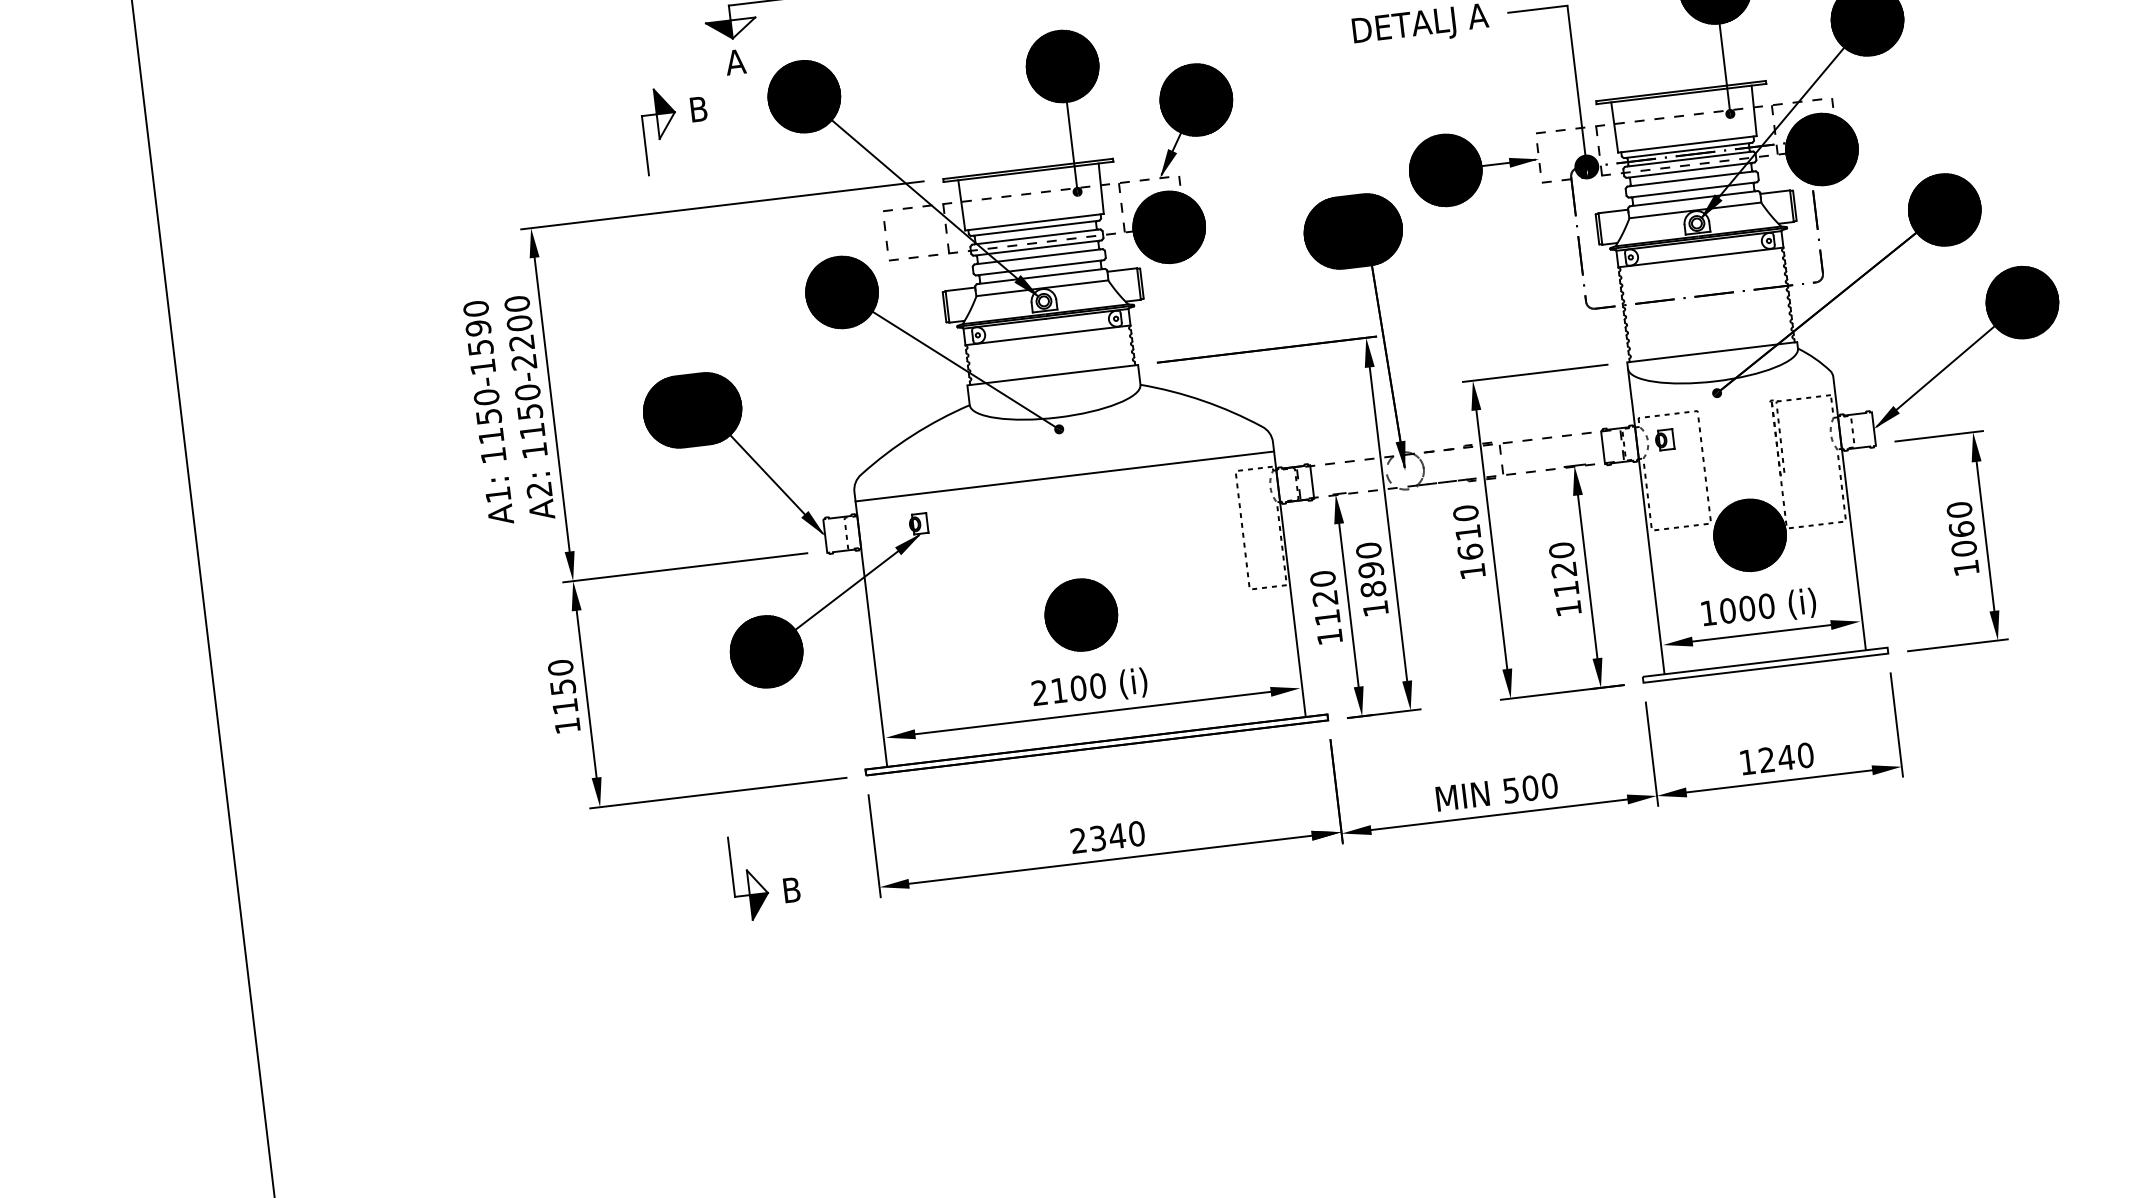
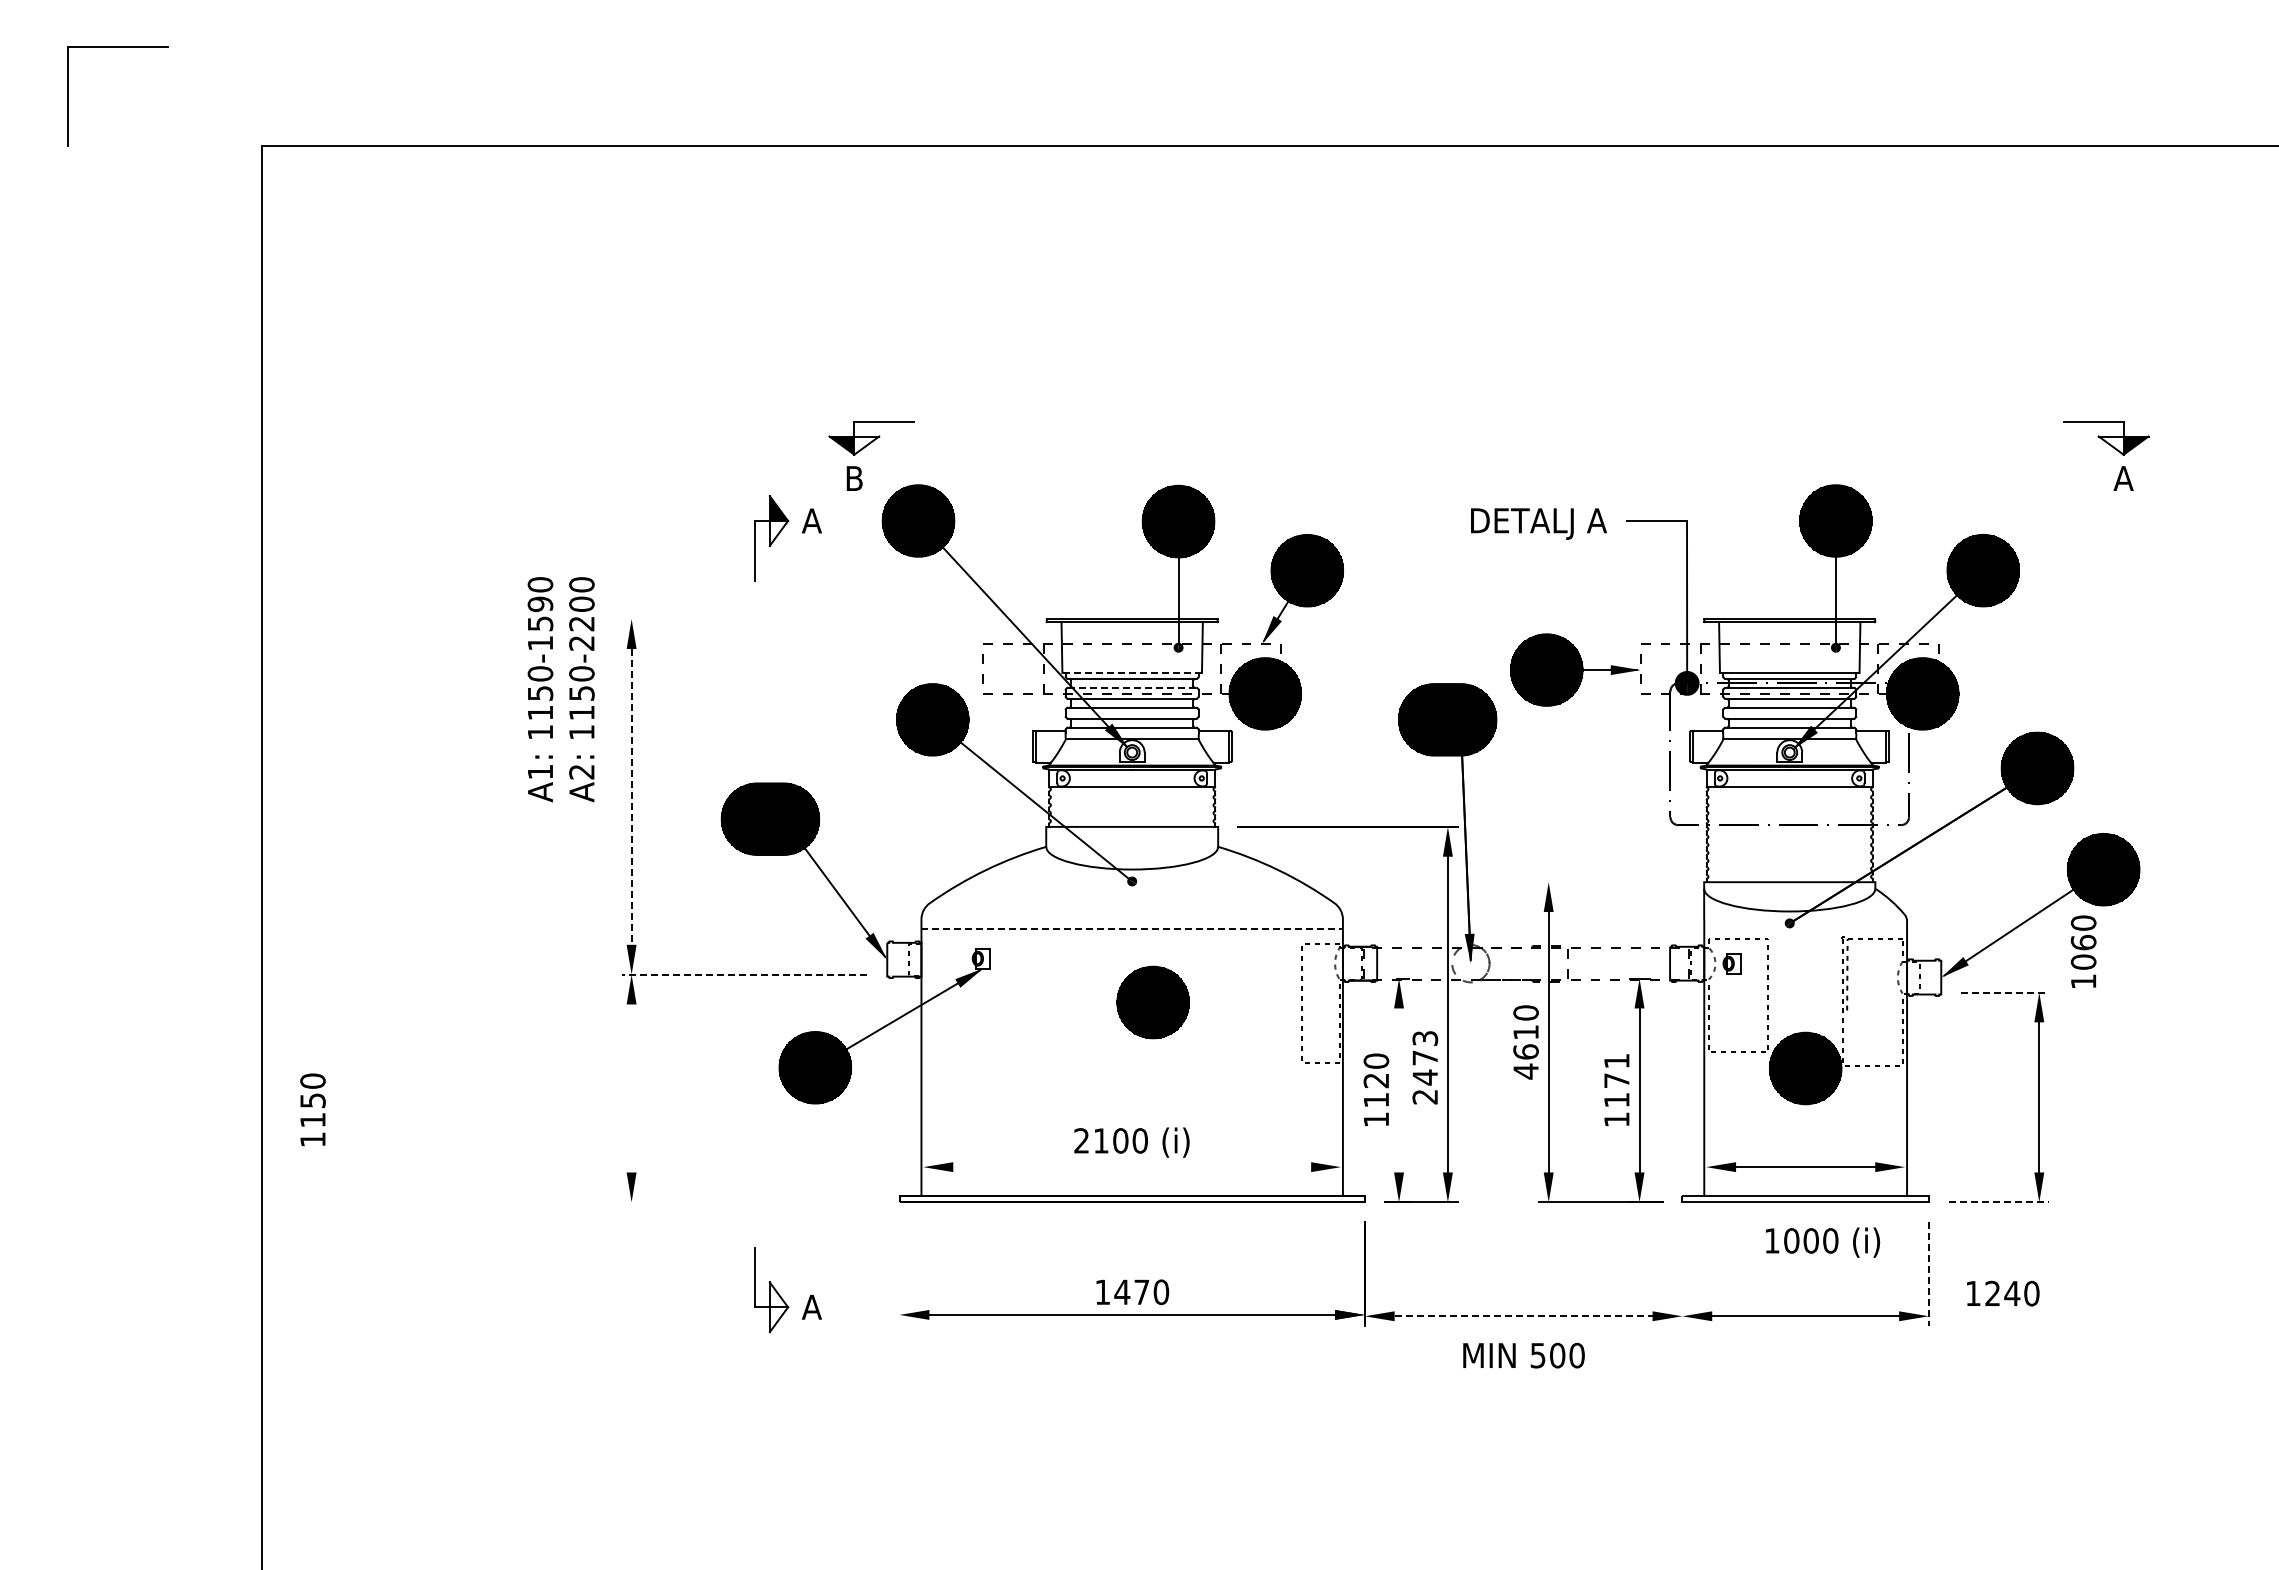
text: (735, 62) -> (854, 478), A -> B
text: (698, 108) -> (811, 520), B -> A
line: (721, 205) -> (823, 619), removed
line: (1034, 221) -> (1132, 672), solid -> dashed
line: (1036, 236) -> (1132, 687), solid -> dashed
line: (1535, 373) -> (1611, 882), removed
line: (551, 404) -> (631, 796), solid -> dashed
text: (508, 410) -> (560, 689), moved
line: (1939, 436) -> (2005, 992), solid -> dashed
line: (1065, 476) -> (1132, 928), solid -> dashed
text: (1962, 538) -> (2083, 951), moved
text: (1562, 559) -> (1616, 1070), 1120 -> 1171
line: (685, 567) -> (744, 974), solid -> dashed
text: (1472, 571) -> (1525, 1071), 1610 -> 4610
text: (1372, 579) -> (1425, 1067), 1890 -> 2473
line: (1349, 605) -> (1399, 1090), removed
text: (1759, 608) -> (1823, 1242), moved
part: (1080, 615) -> (1152, 1002), moved
line: (1958, 645) -> (1999, 1202), solid -> dashed
line: (586, 694) -> (631, 1088), removed
text: (563, 695) -> (312, 1109), moved
line: (1093, 713) -> (1132, 1167), removed
line: (1896, 725) -> (1928, 1274), solid -> dashed
line: (1652, 754) -> (1682, 1274), removed
text: (1777, 758) -> (2003, 1293), moved
text: (1496, 792) -> (1523, 1355), moved
line: (718, 793) -> (750, 1202), removed
line: (1499, 815) -> (1523, 1316), solid -> dashed
text: (1098, 838) -> (1122, 1292), 2340 -> 1470
line: (874, 846) -> (899, 1273), removed
text: (791, 889) -> (811, 1306), B -> A
fill: (759, 906) -> (778, 1319), removed

